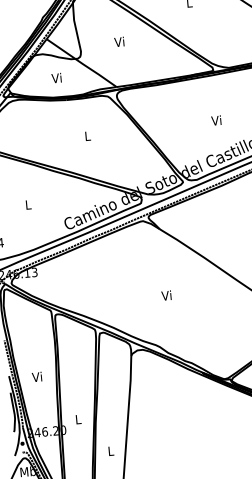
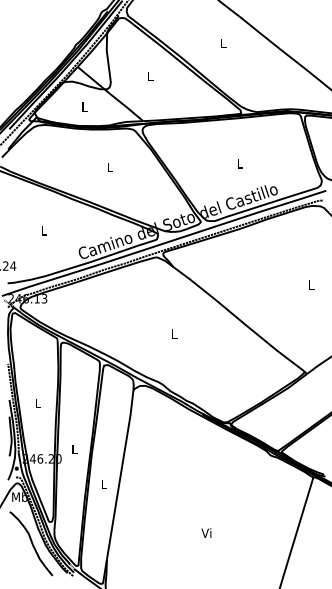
text: (118, 42) -> (149, 76), Vi -> L
text: (56, 77) -> (83, 106), Vi -> L
text: (216, 120) -> (239, 163), Vi -> L
text: (165, 295) -> (173, 333), Vi -> L
text: (37, 377) -> (37, 403), Vi -> L

